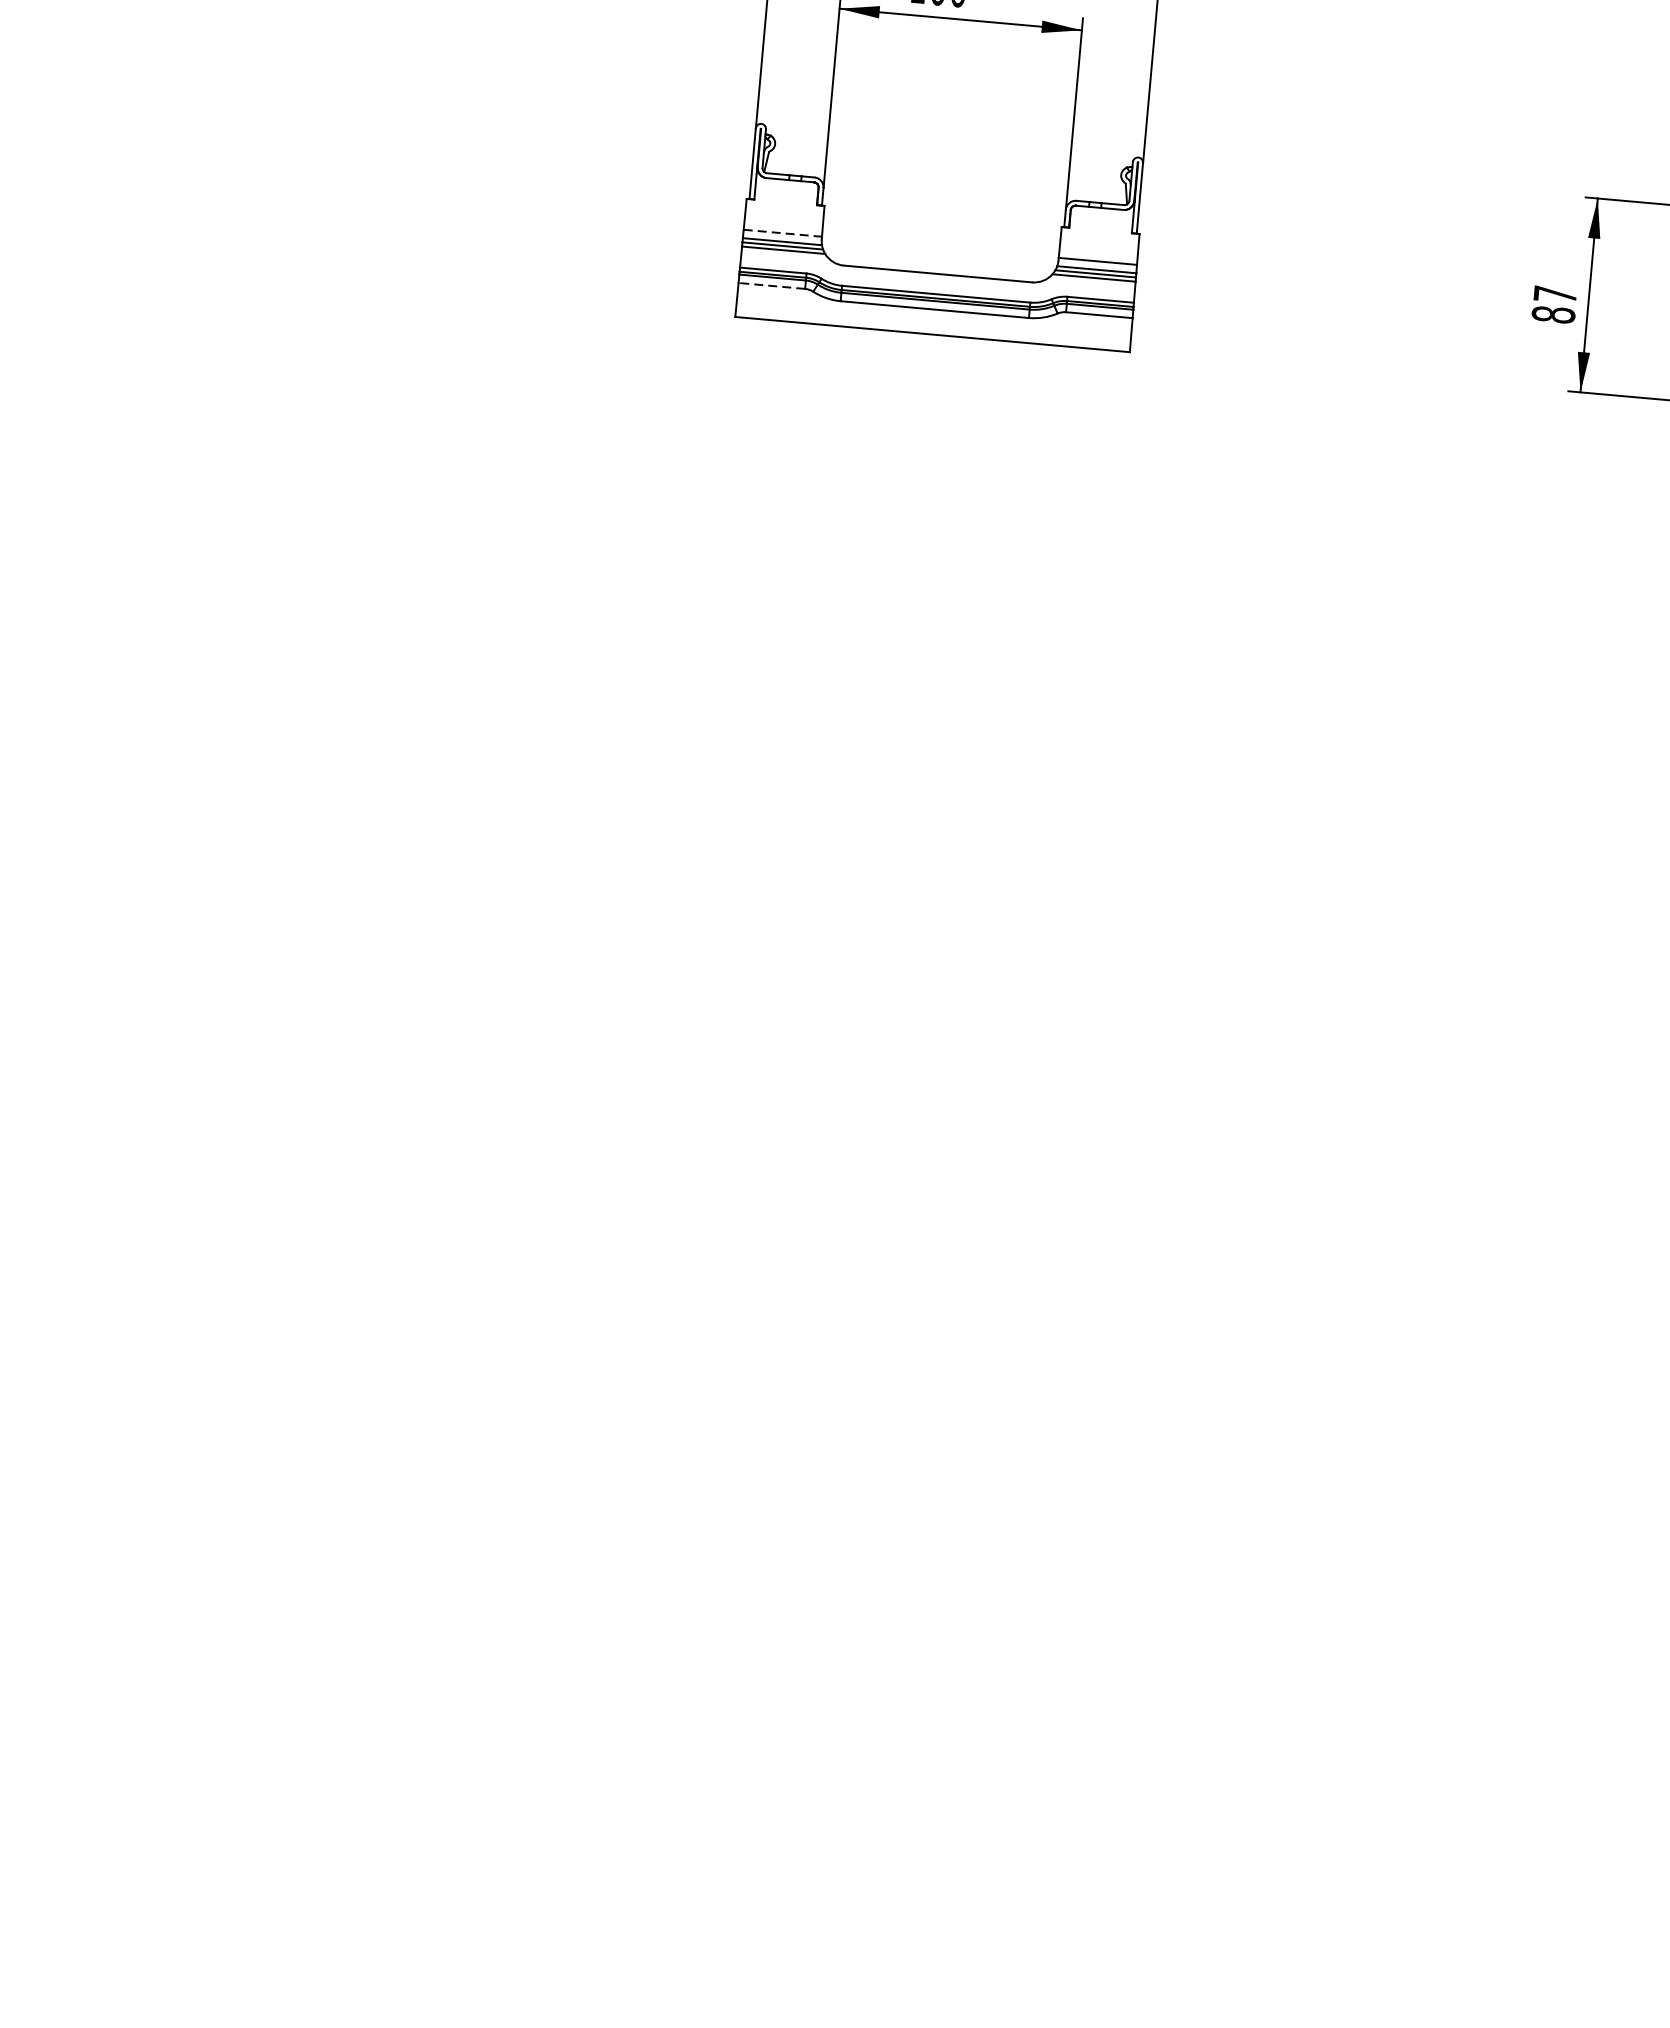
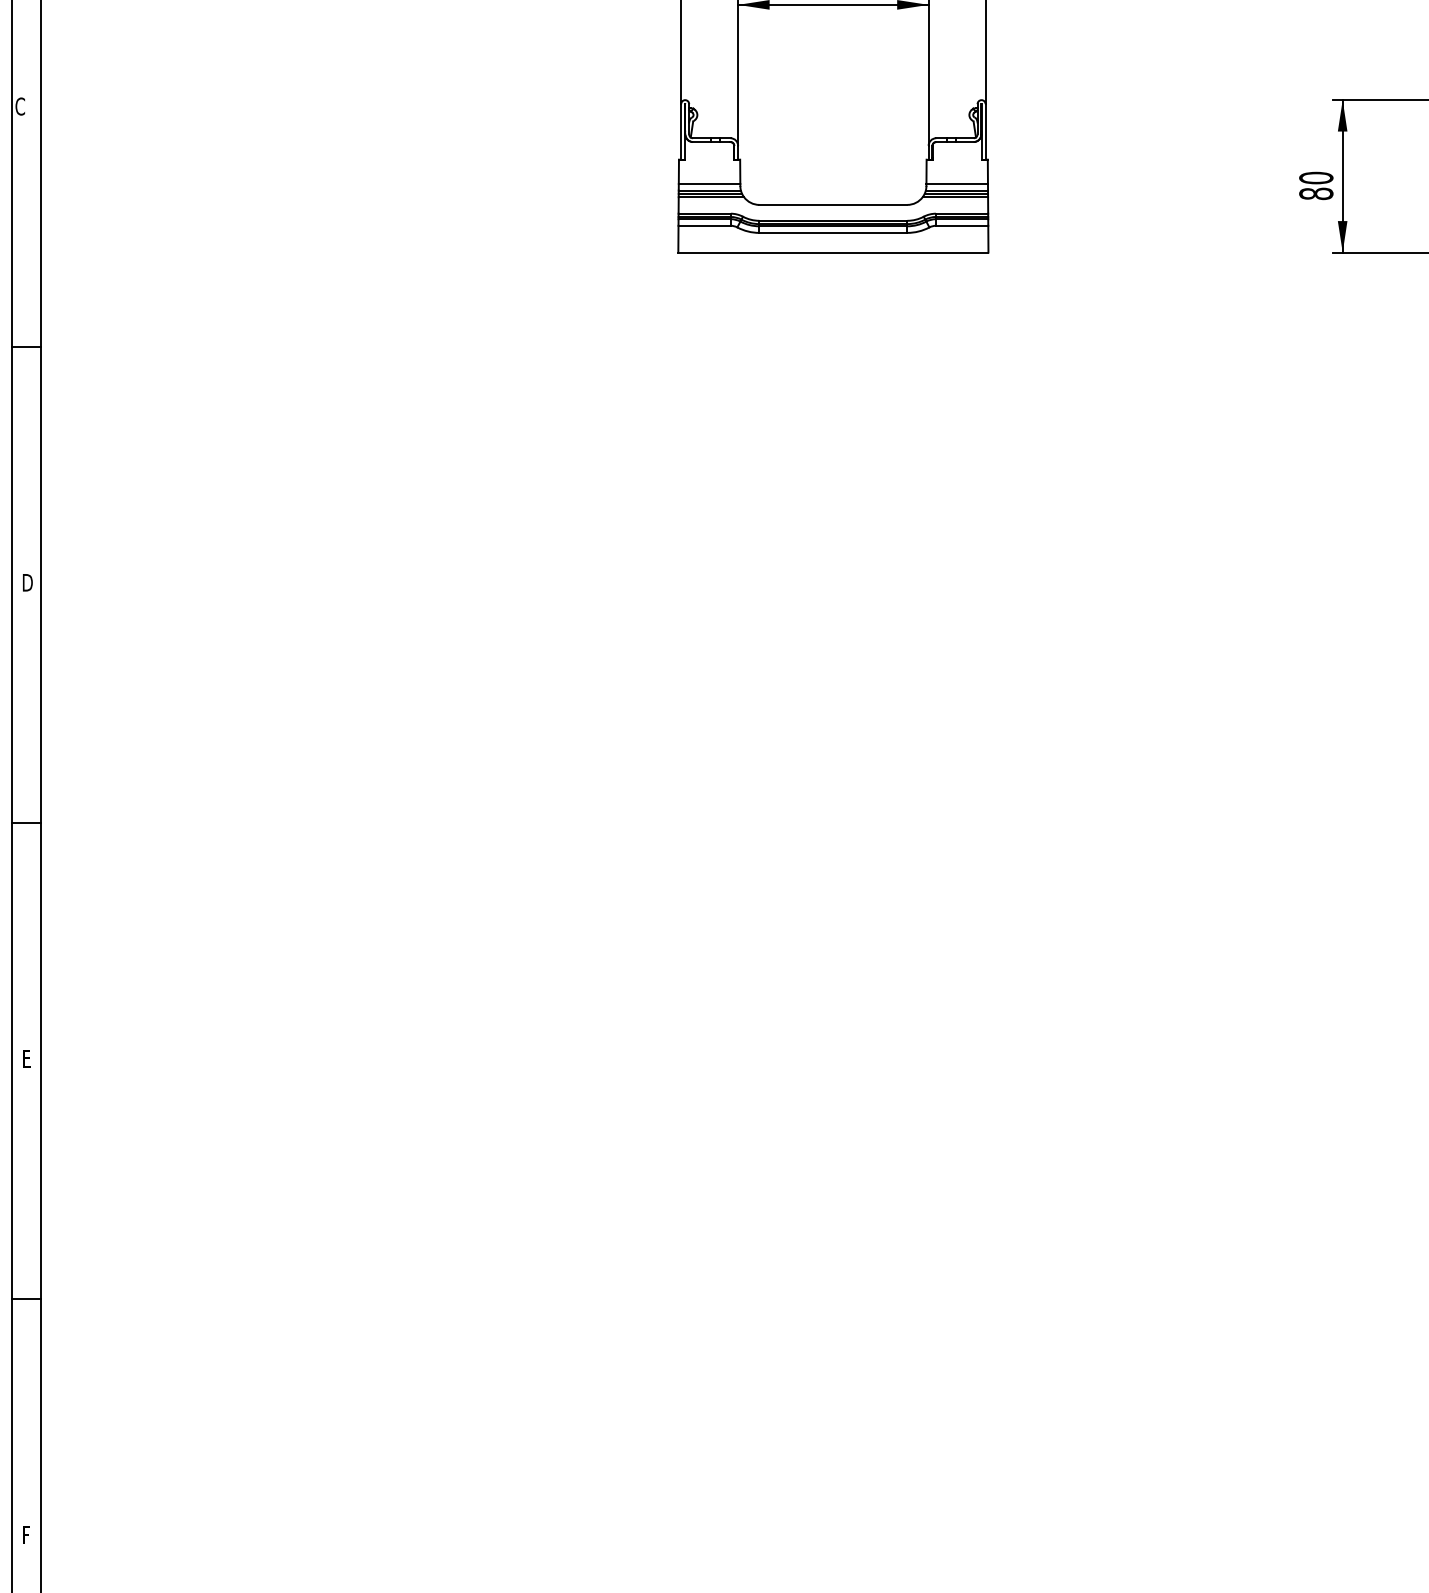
line: (782, 232) -> (709, 183), dashed -> solid
line: (771, 285) -> (704, 225), dashed -> solid
text: (1555, 293) -> (1316, 177), 87 -> 80

